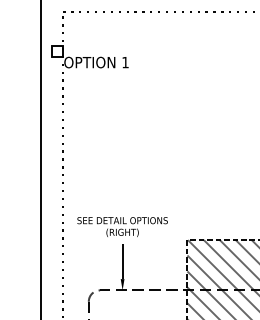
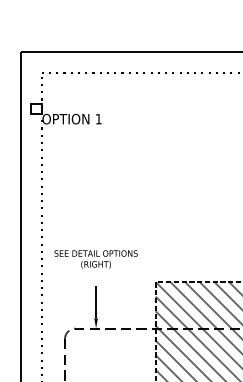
text: (121, 227) -> (95, 259), moved

